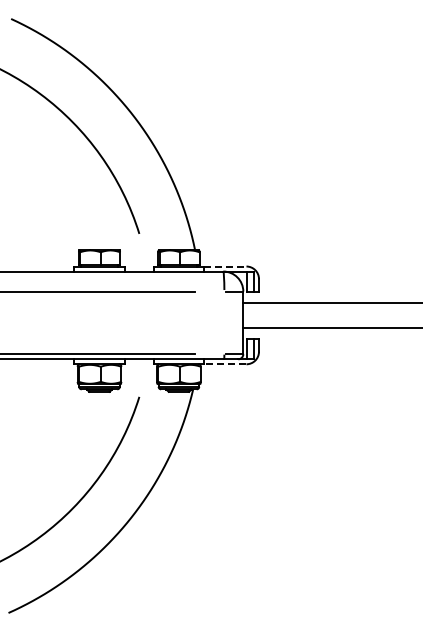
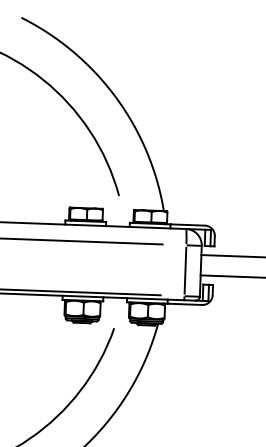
line: (225, 266) -> (188, 224), dashed -> solid
line: (224, 322) -> (185, 270), added
line: (224, 364) -> (184, 304), dashed -> solid

